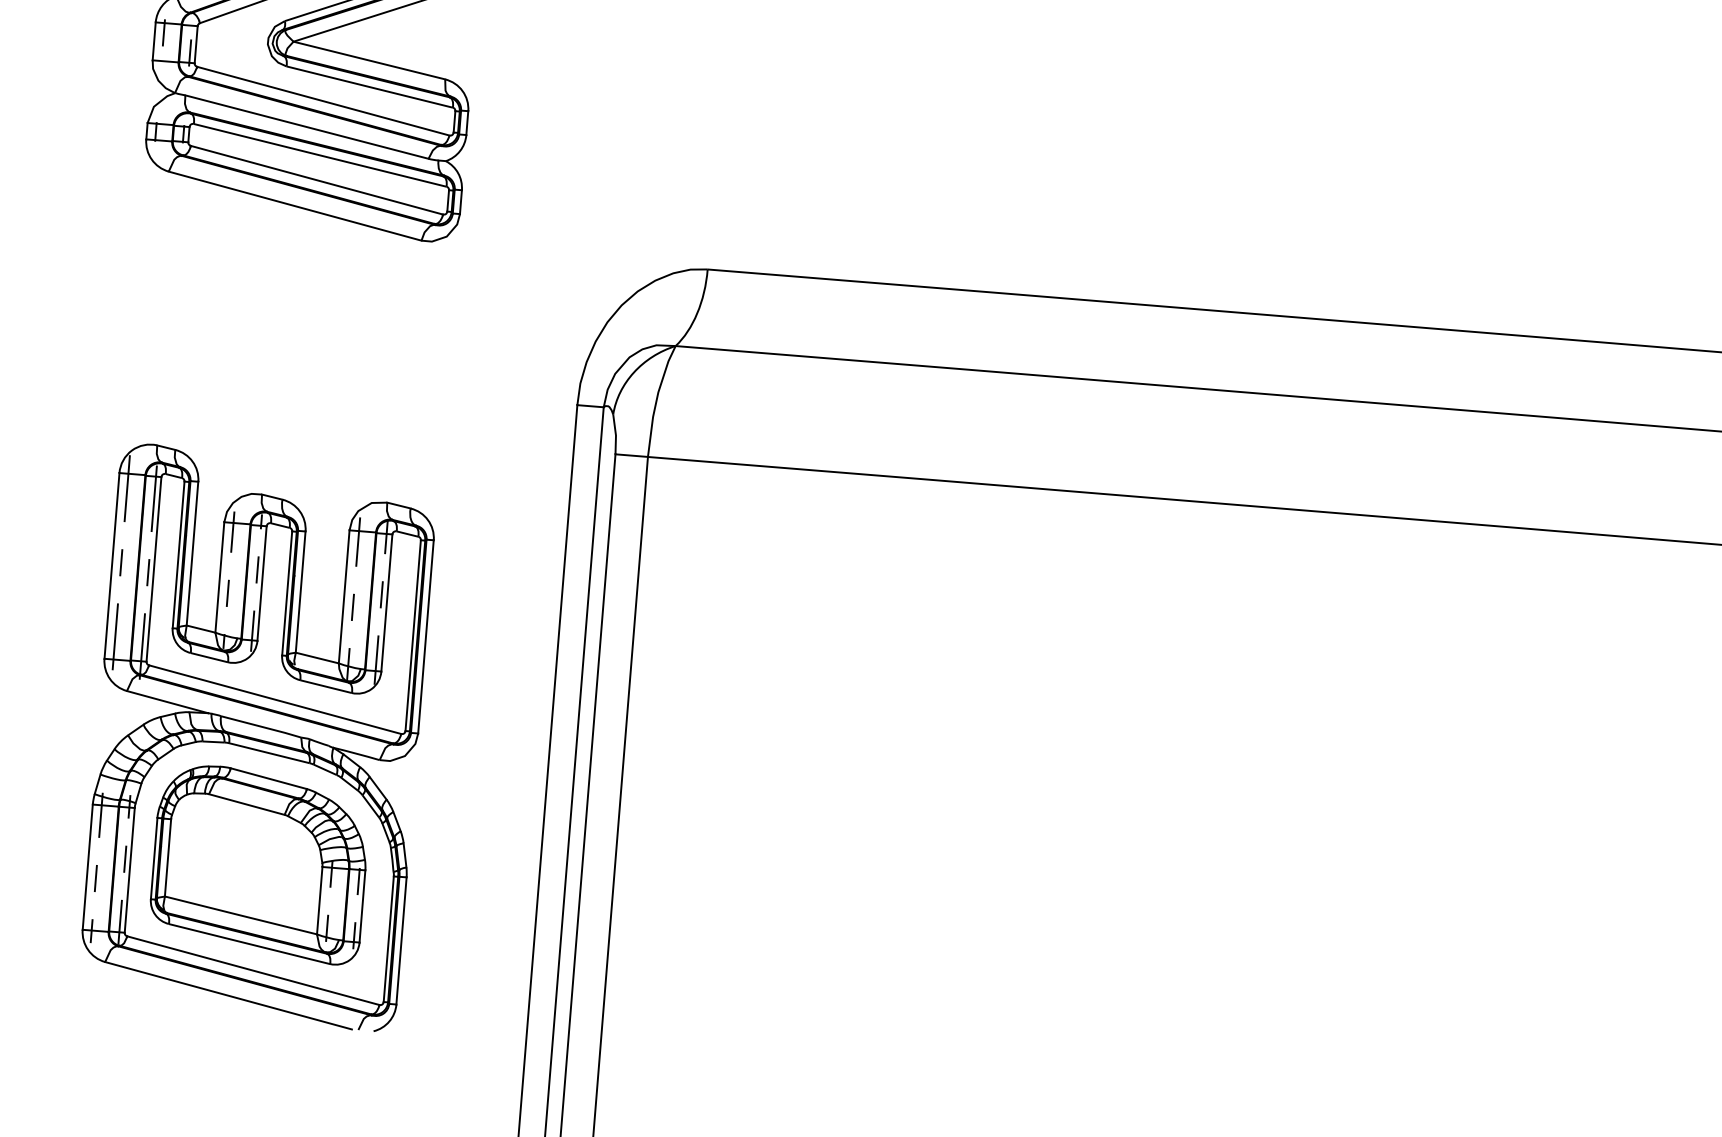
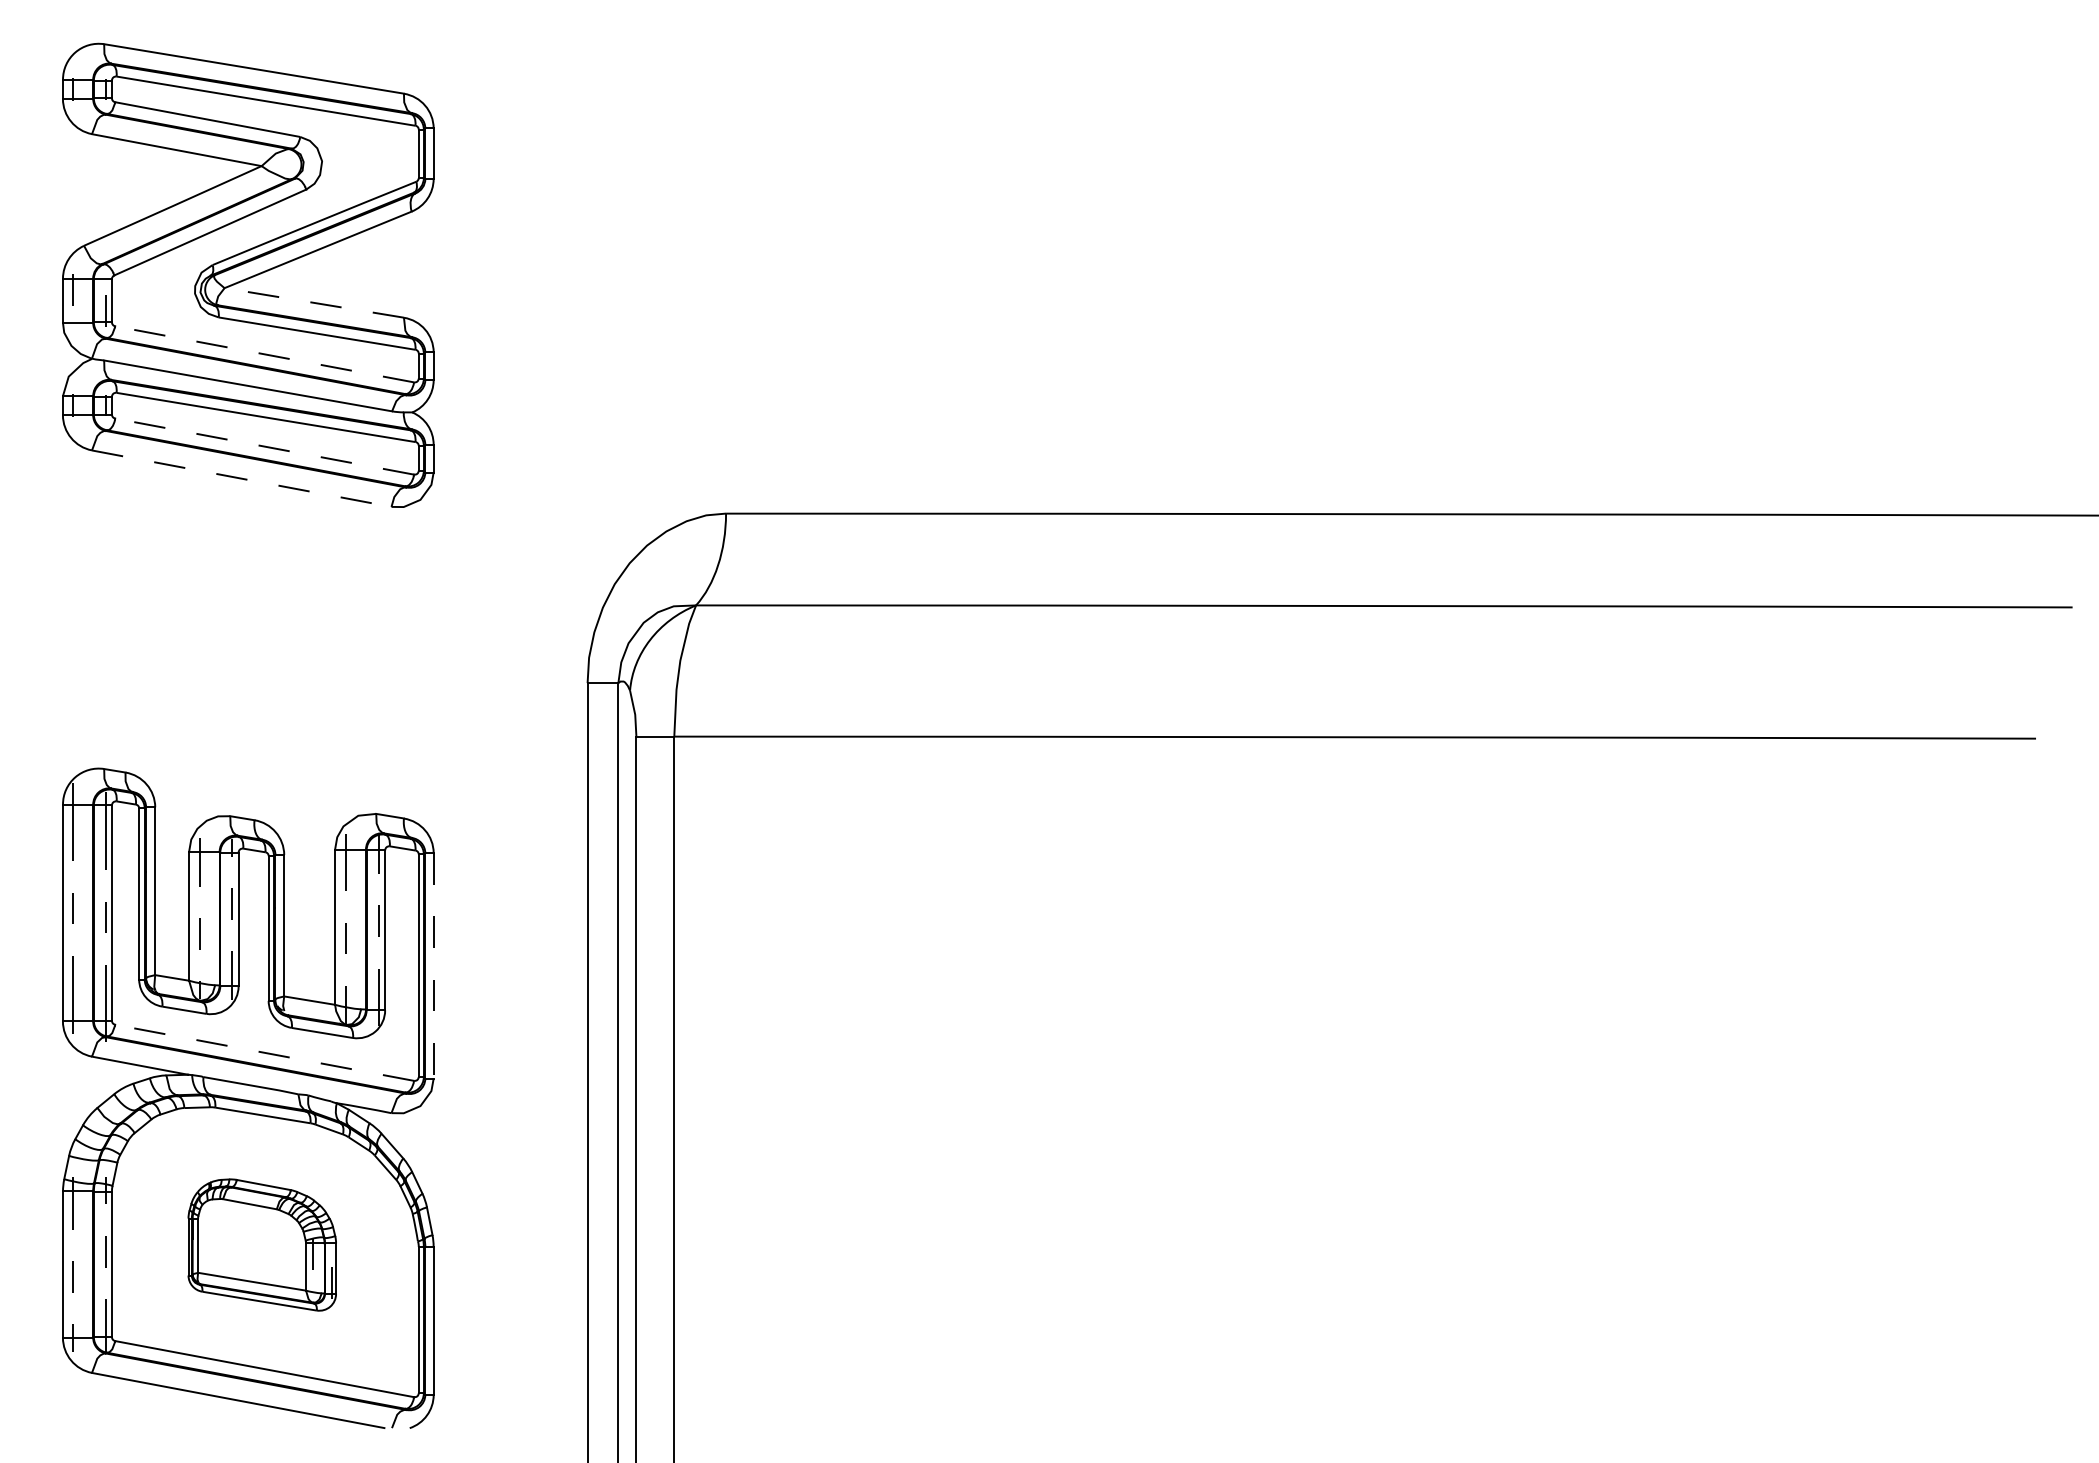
line: (369, 60) -> (314, 302), solid -> dashed
line: (323, 101) -> (264, 354), solid -> dashed
line: (316, 180) -> (264, 446), solid -> dashed
line: (295, 206) -> (242, 478), solid -> dashed
line: (425, 636) -> (433, 965), solid -> dashed
line: (275, 699) -> (264, 1052), solid -> dashed
part: (260, 863) -> (262, 1244), size x0.6

